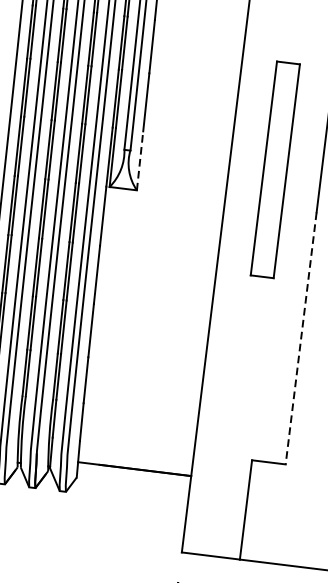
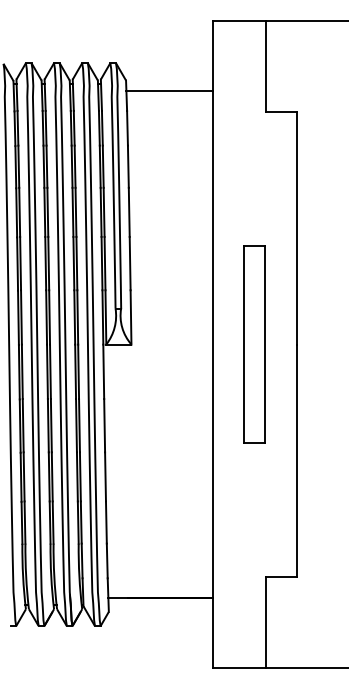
line: (140, 159) -> (131, 316), dashed -> solid
part: (275, 169) -> (254, 344), moved
line: (301, 339) -> (297, 461), dashed -> solid

